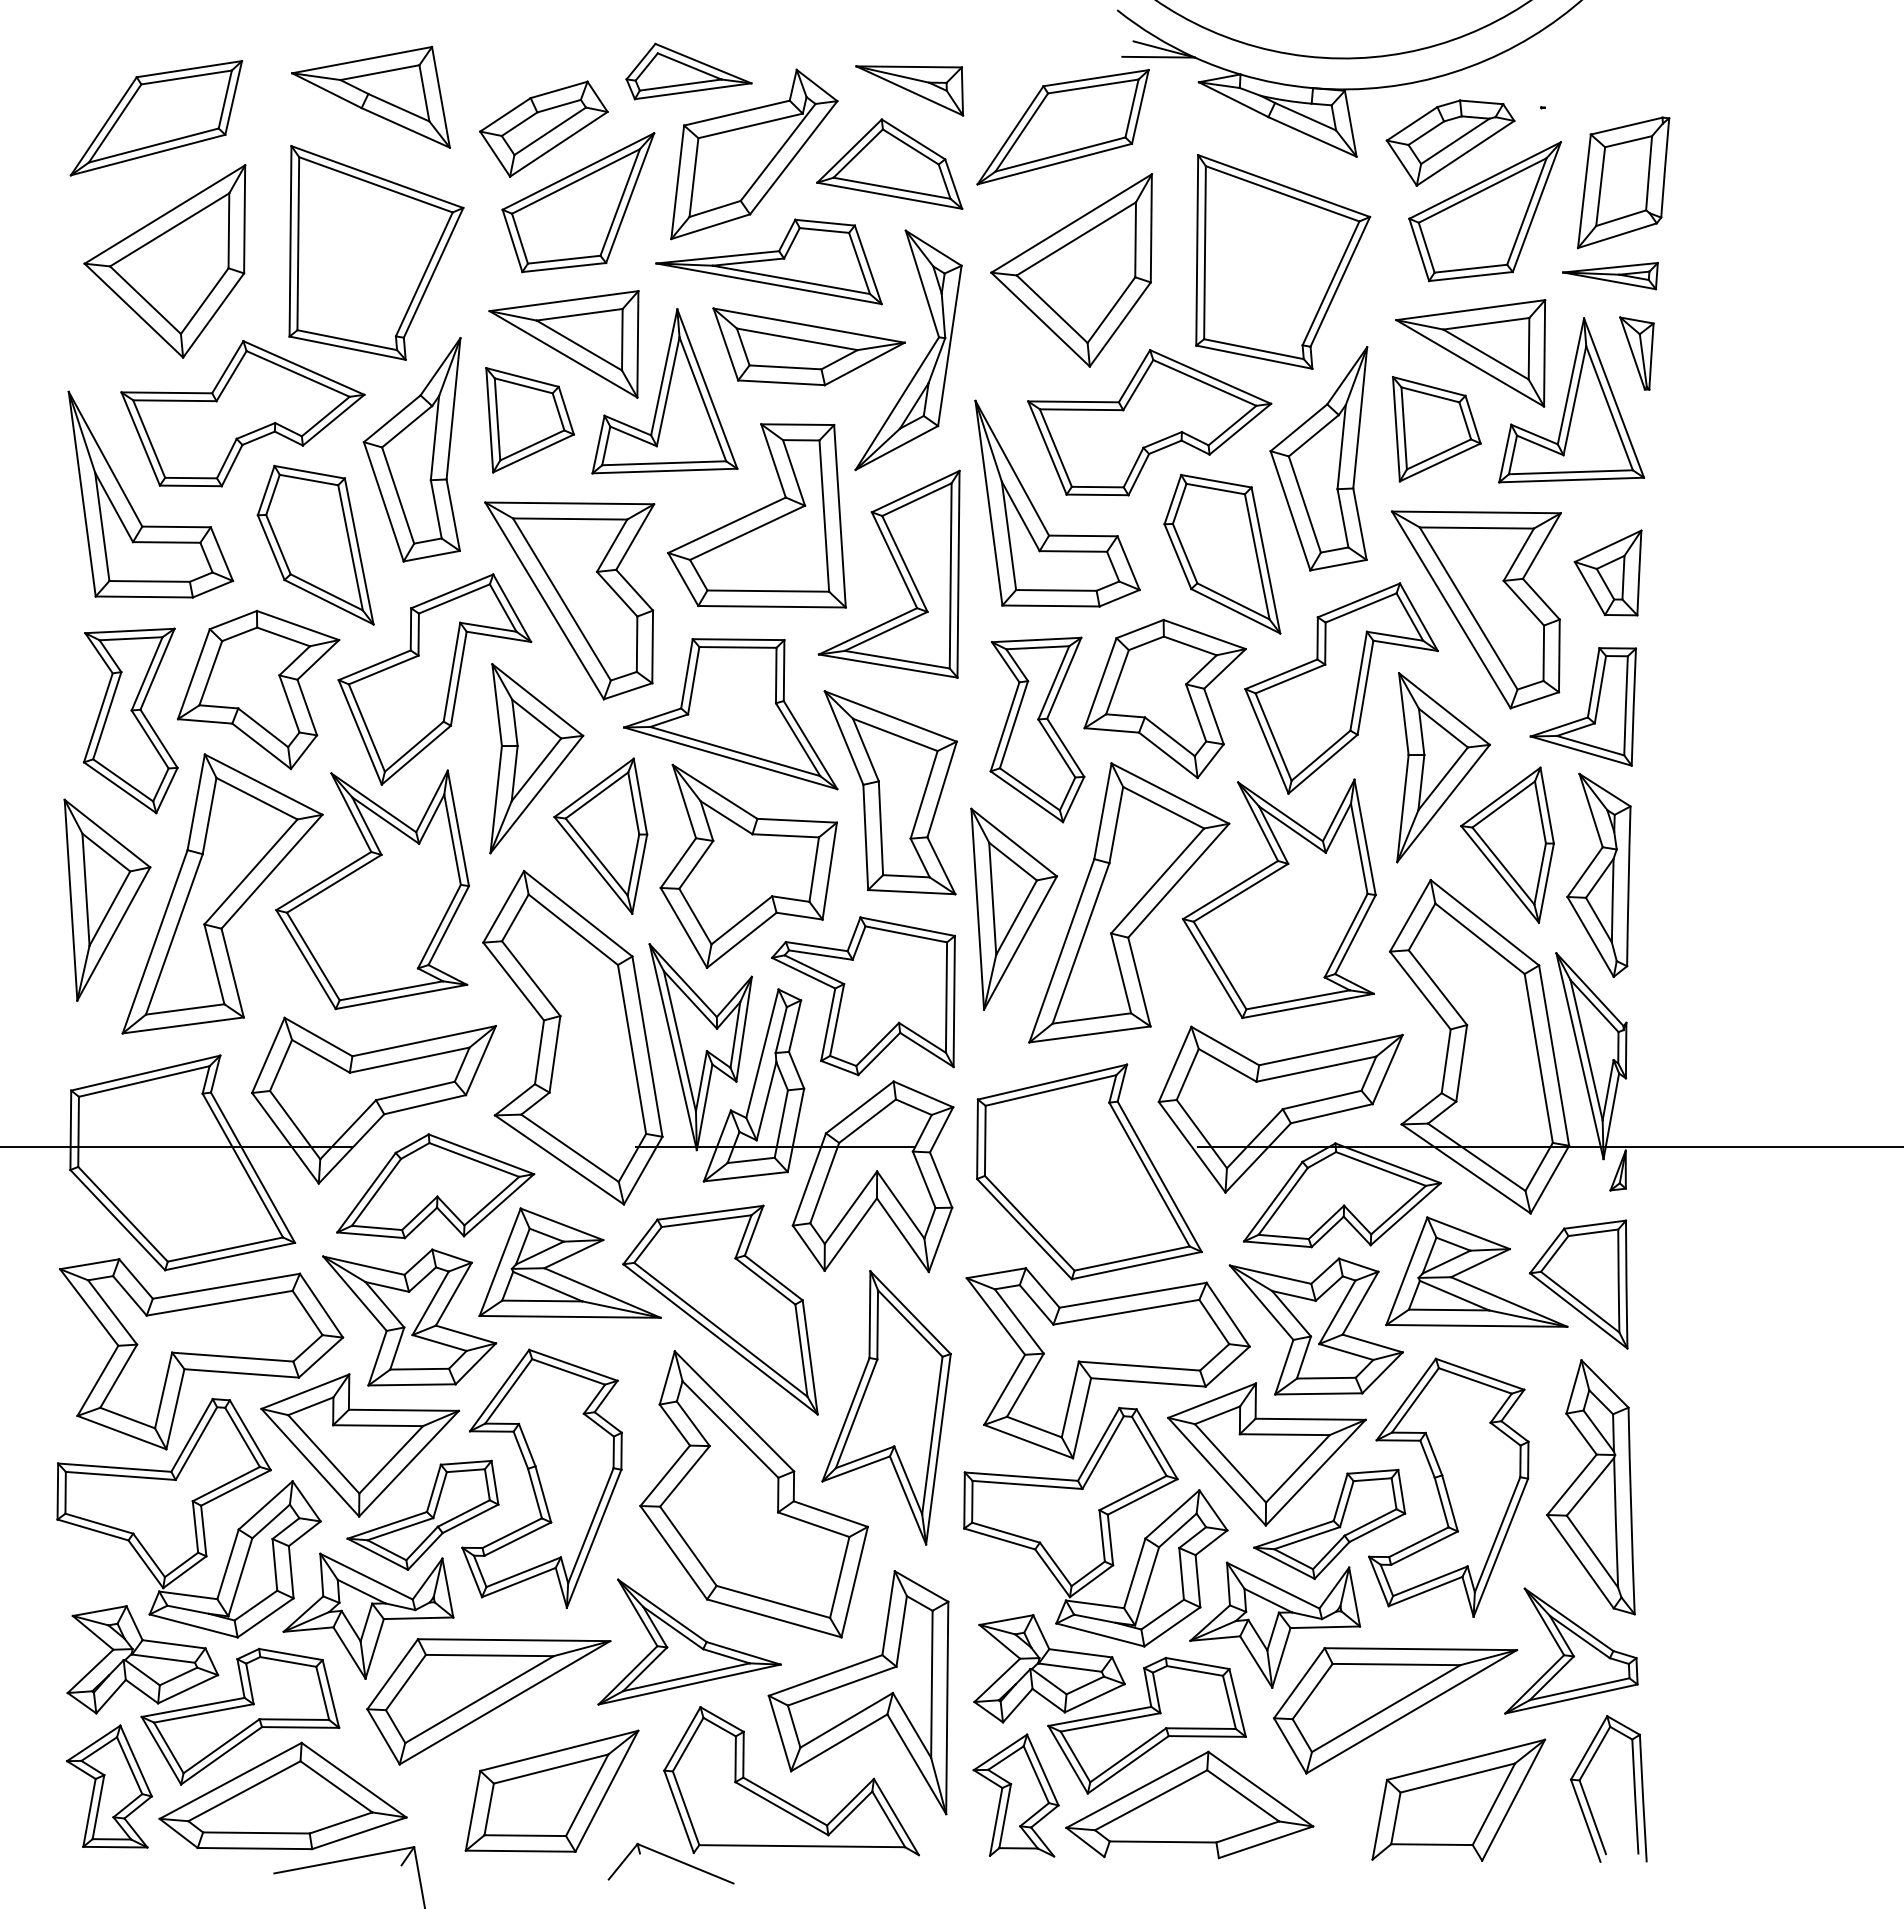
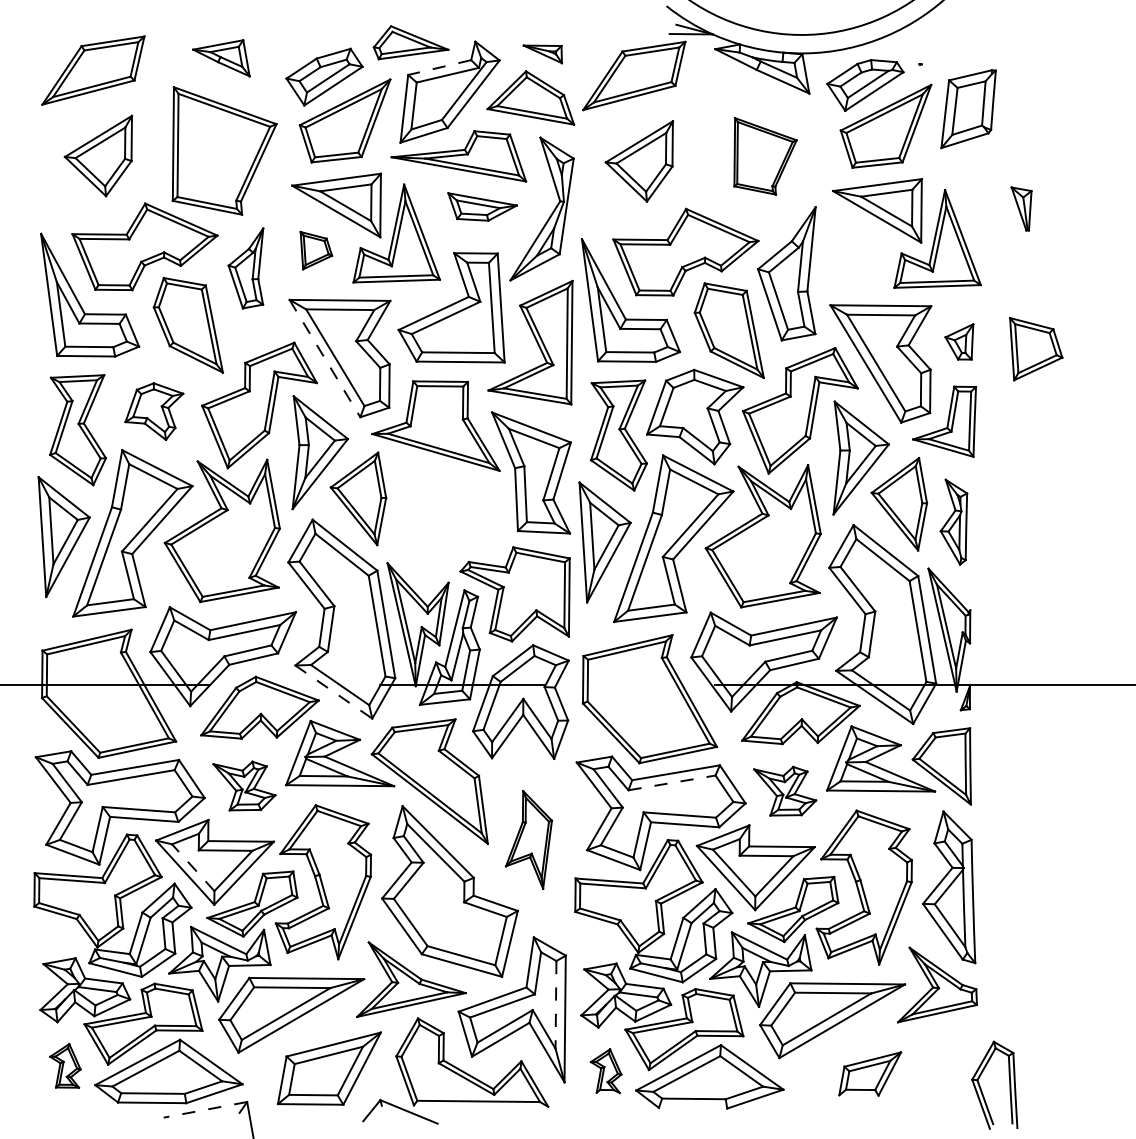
part: (909, 91) -> (542, 54), size x0.6
part: (371, 97) -> (221, 58), size x0.6
line: (736, 112) -> (439, 67), solid -> dashed
part: (164, 260) -> (98, 155), size x0.7
part: (1283, 262) -> (765, 156), size x0.6
part: (1071, 270) -> (639, 161), size x0.7
part: (1609, 275) -> (960, 164), removed
part: (808, 346) -> (482, 206), size x0.6
part: (1636, 352) -> (1021, 208), moved
part: (530, 419) -> (316, 250), size x0.6
part: (1437, 429) -> (1036, 349), moved
part: (411, 449) -> (245, 268), size x0.6
part: (1608, 572) -> (959, 341), size x0.7
line: (543, 600) -> (324, 358), solid -> dashed
part: (258, 689) -> (154, 411), size x0.6
part: (748, 865) -> (446, 516), removed
part: (1598, 874) -> (953, 521), size x0.7
line: (558, 1160) -> (333, 692), solid -> dashed
line: (1127, 1311) -> (672, 782), solid -> dashed
part: (409, 1316) -> (244, 785), size x0.6
part: (1314, 1324) -> (784, 790), size x0.6
part: (885, 1407) -> (528, 839), size x0.6
line: (324, 1454) -> (193, 867), solid -> dashed
line: (932, 1683) -> (556, 1004), solid -> dashed
part: (109, 1785) -> (65, 1065), size x0.6
part: (1014, 1794) -> (605, 1070), size x0.6
part: (1586, 1794) -> (981, 1088), moved
part: (1457, 1799) -> (869, 1073), size x0.6
line: (342, 1859) -> (204, 1109), solid -> dashed

